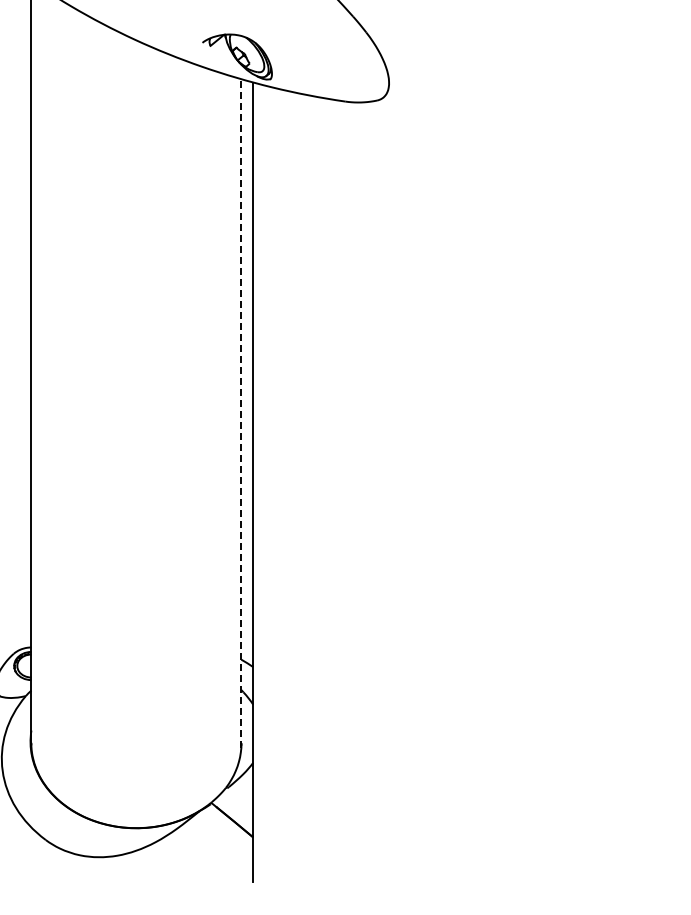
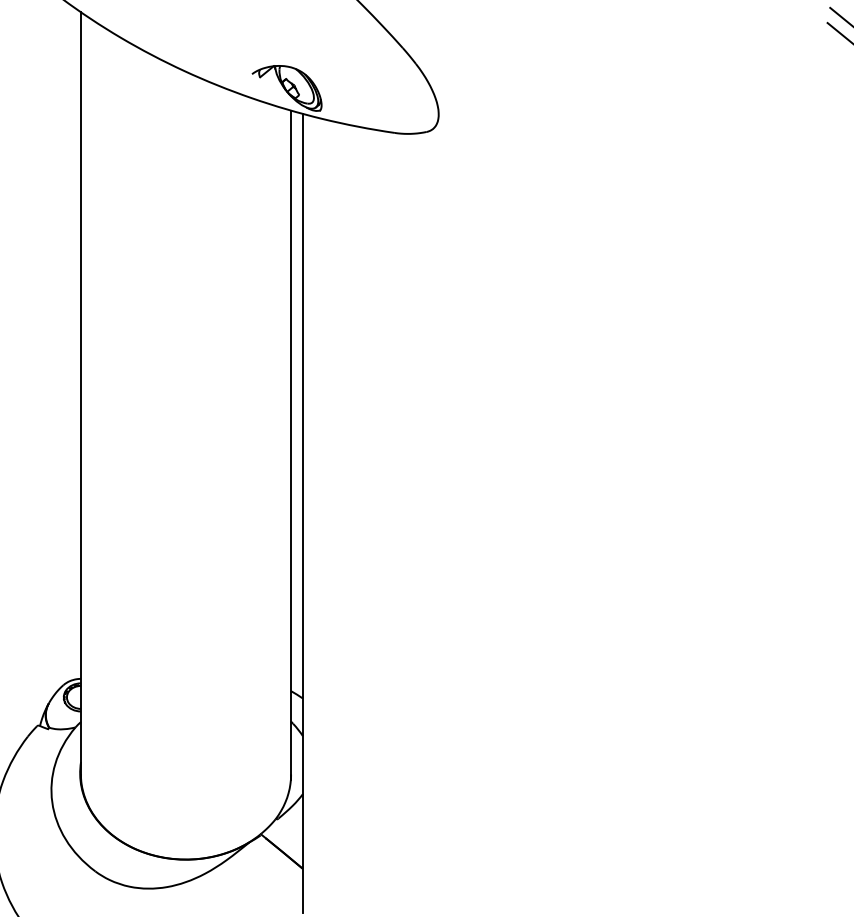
line: (240, 413) -> (290, 444), dashed -> solid

